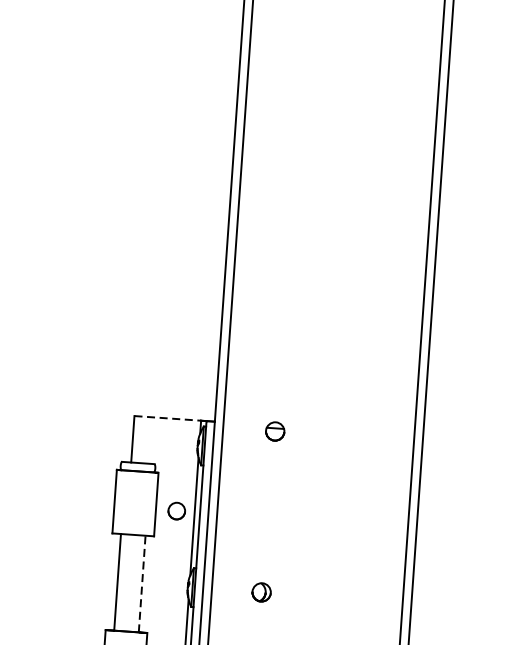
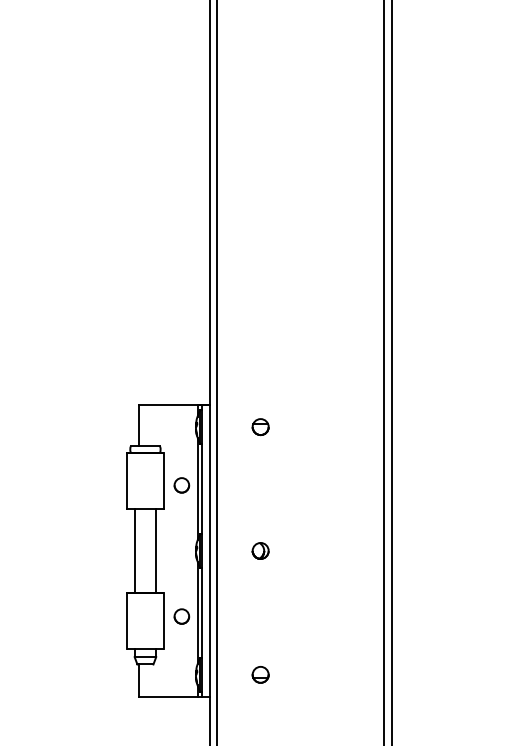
line: (167, 418) -> (168, 405), dashed -> solid
part: (274, 431) -> (260, 427), moved
line: (142, 583) -> (156, 550), dashed -> solid

